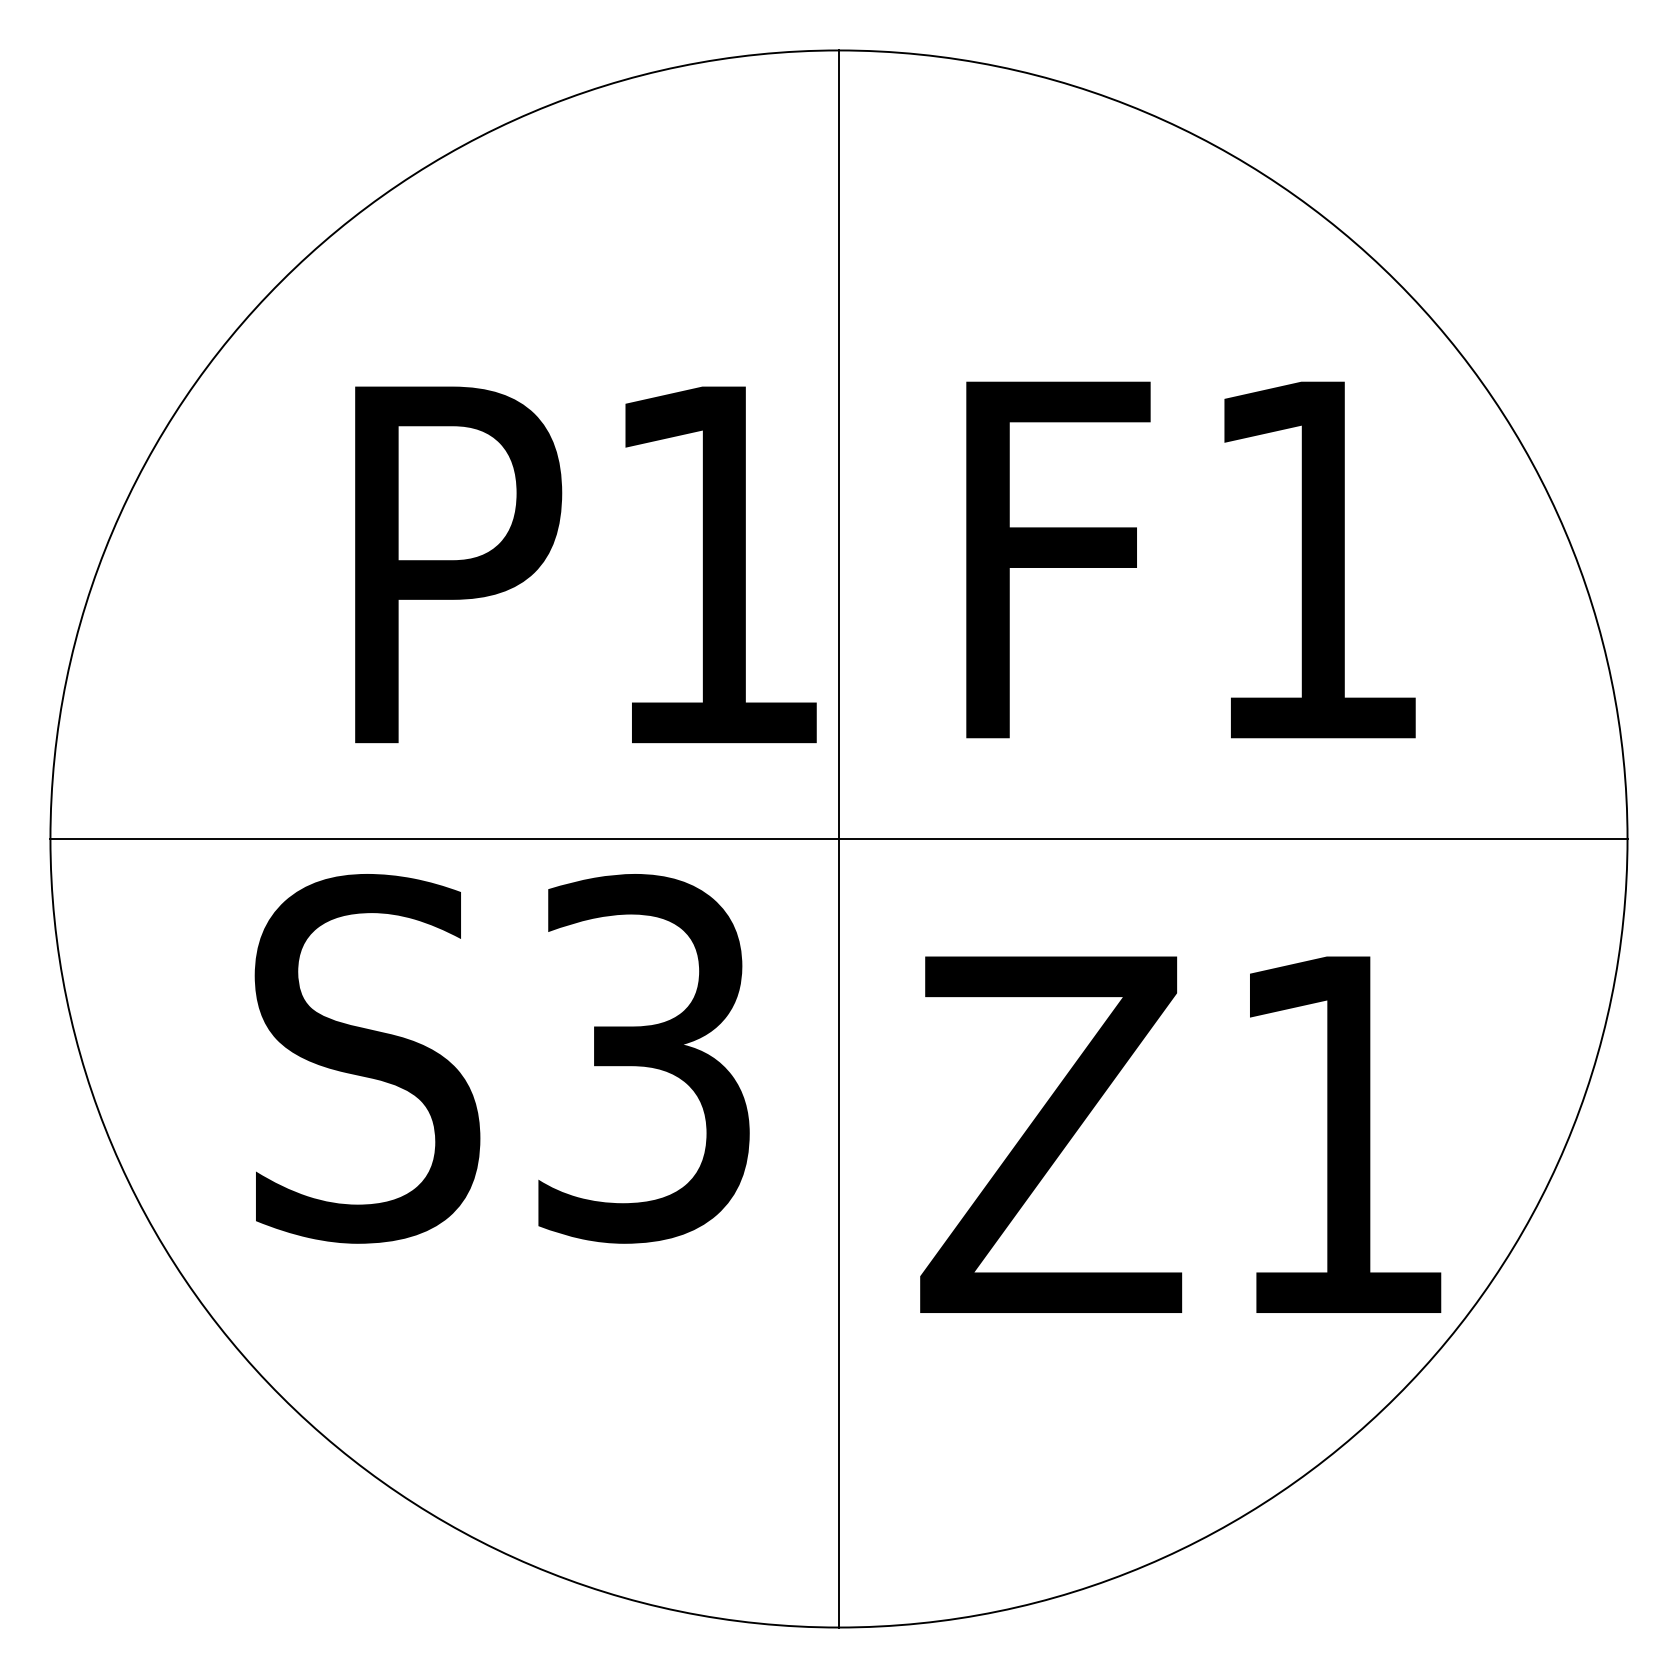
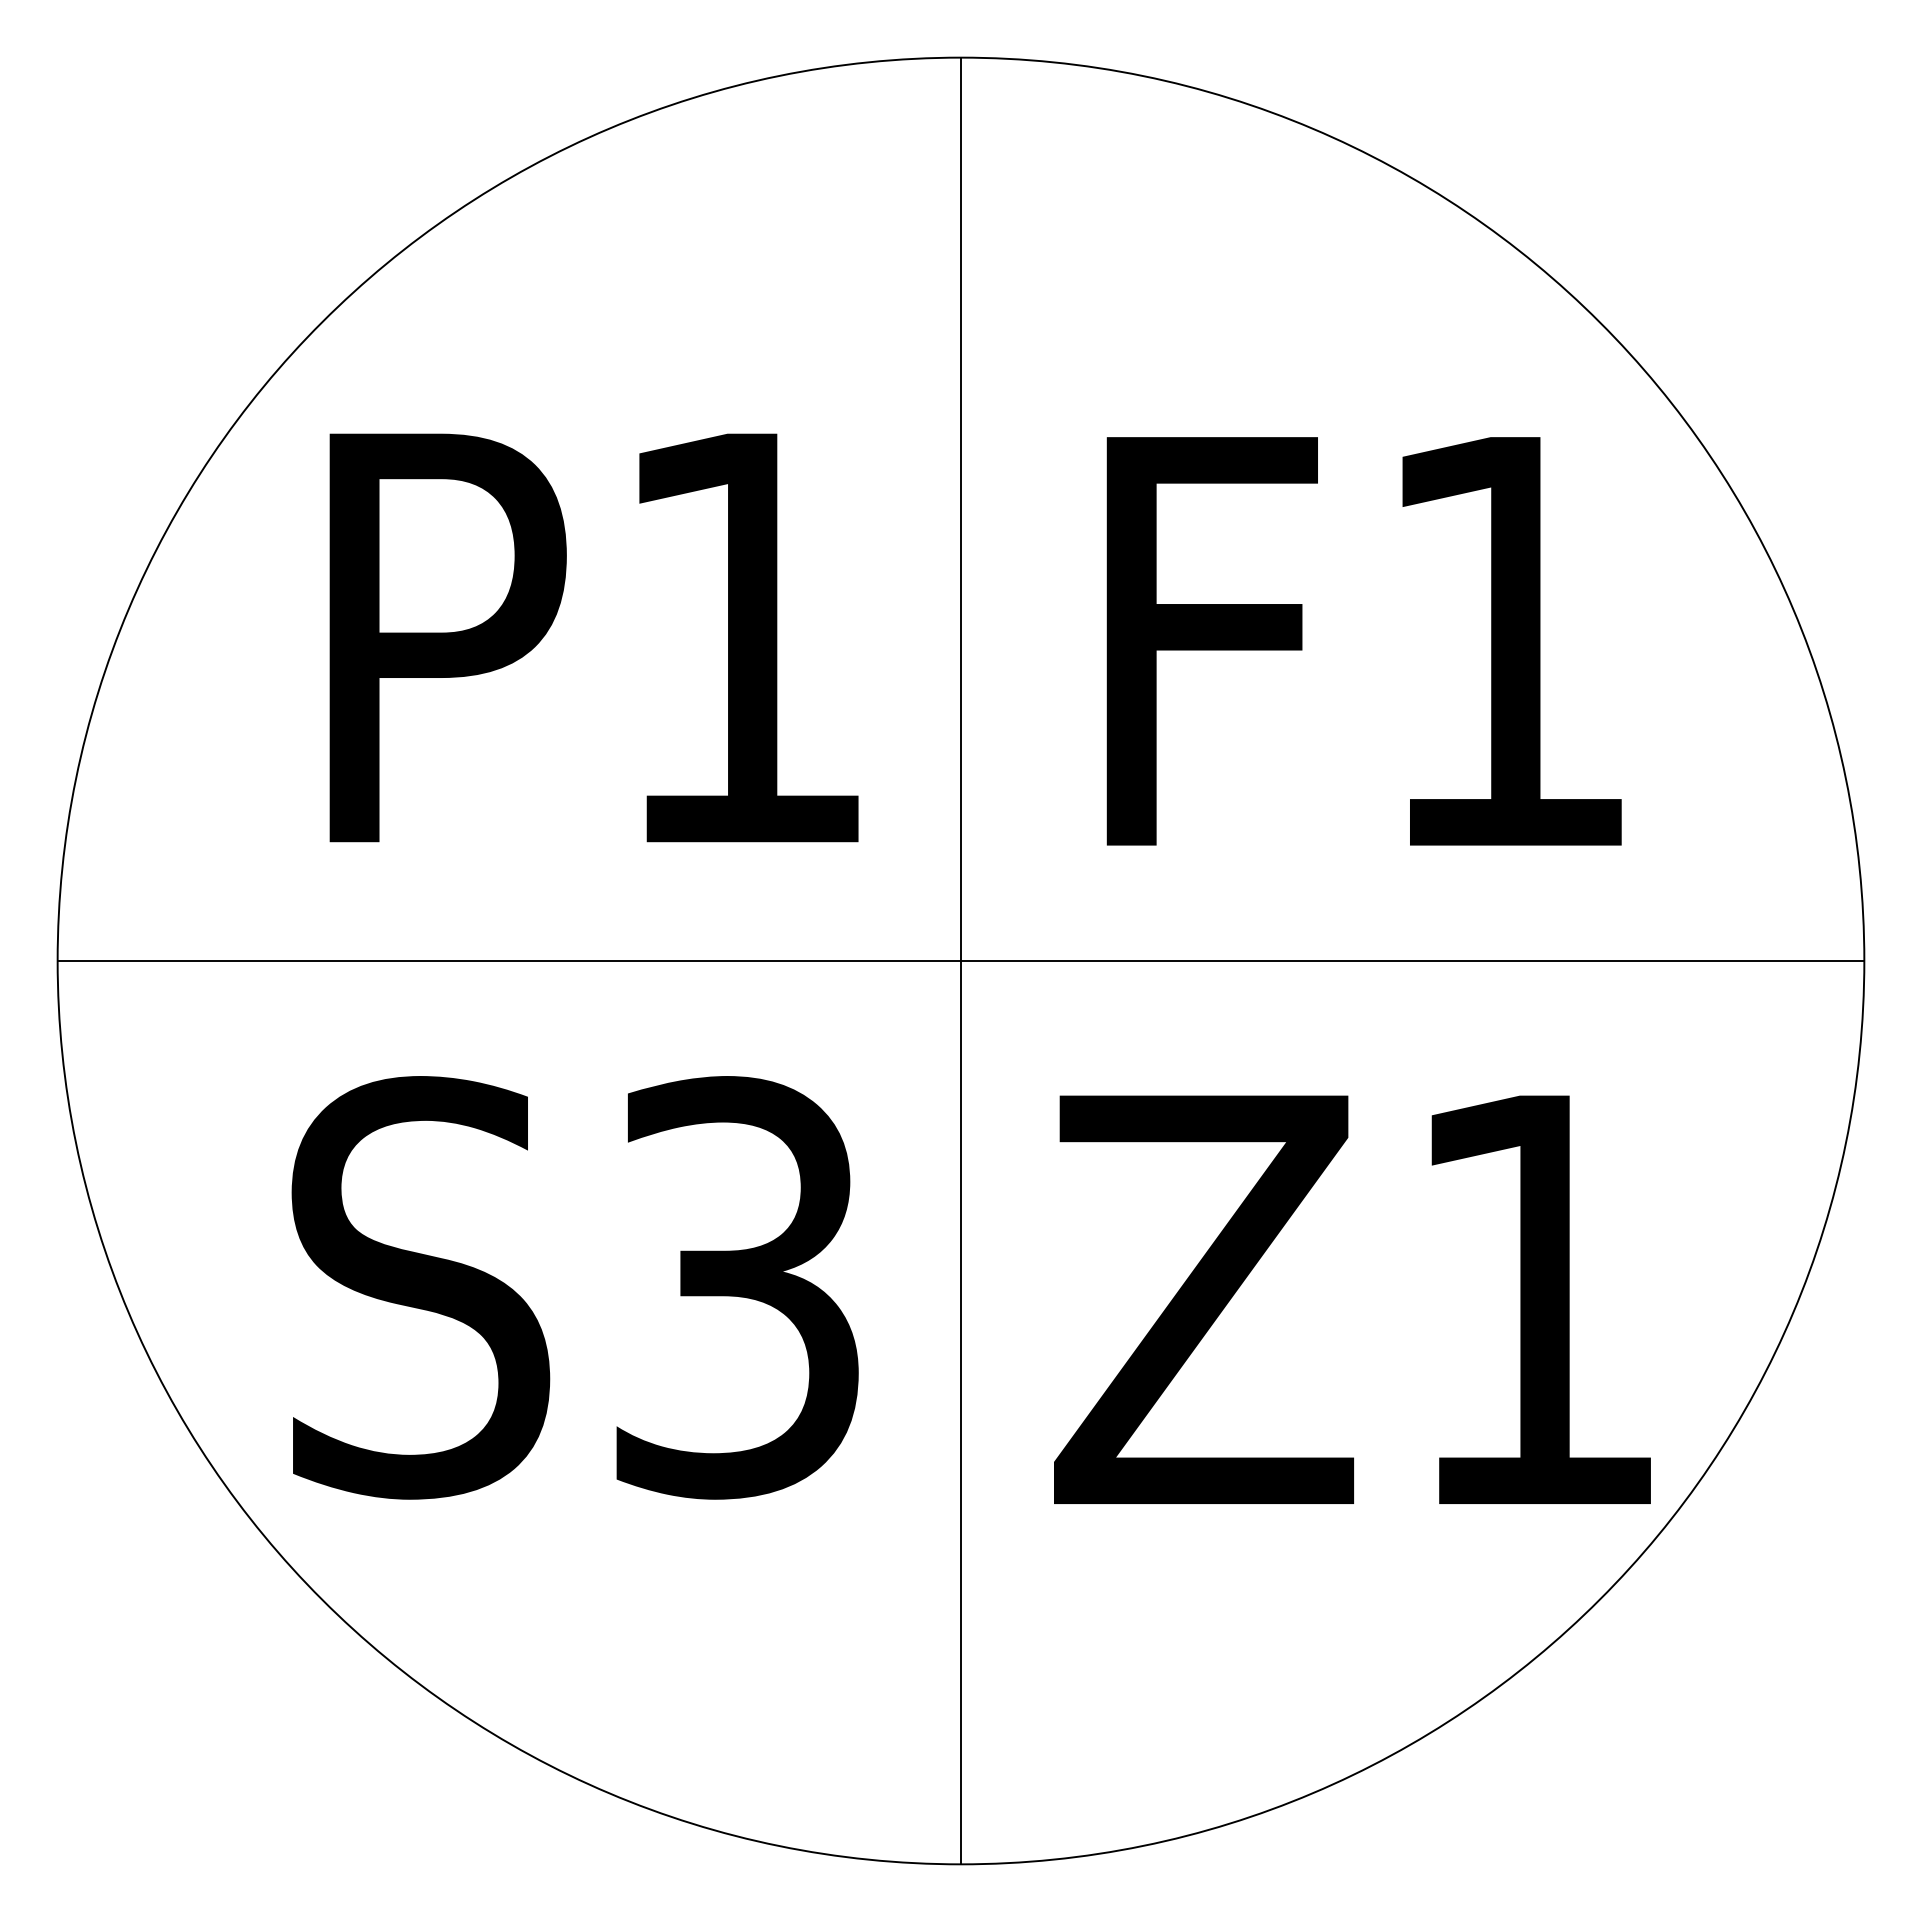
text: (585, 564) -> (593, 637), moved
text: (501, 1058) -> (574, 1287), moved

